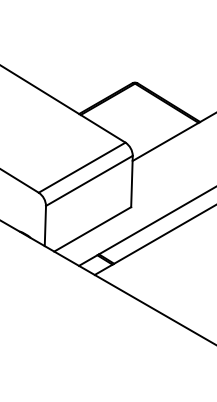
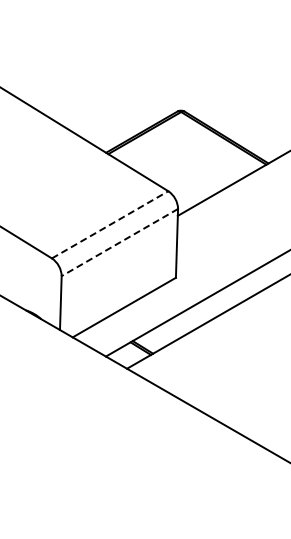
line: (82, 167) -> (110, 224), solid -> dashed
line: (89, 180) -> (119, 242), solid -> dashed

